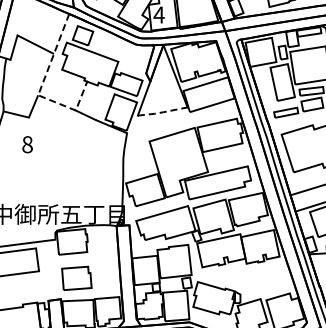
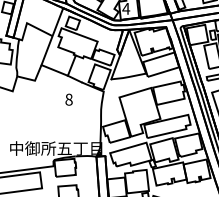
line: (40, 89) -> (43, 61), dashed -> solid
line: (162, 112) -> (128, 77), dashed -> solid
text: (27, 144) -> (69, 99), moved

